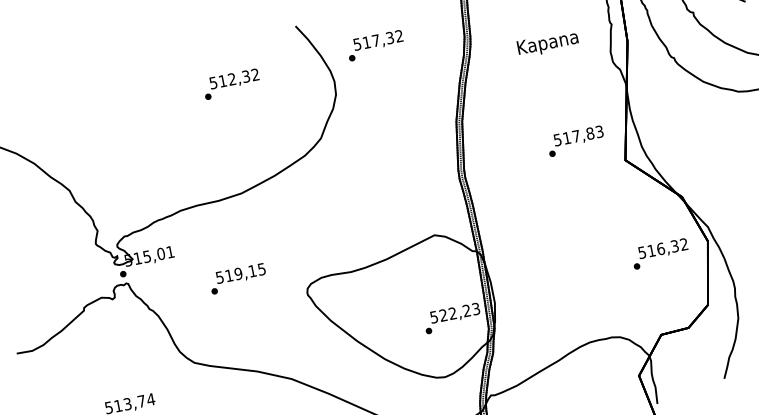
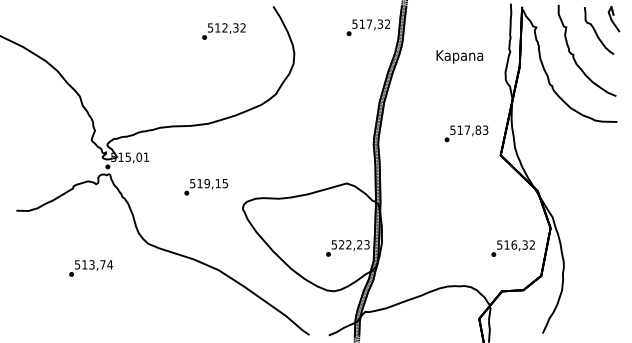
text: (375, 45) -> (368, 27), moved
text: (231, 84) -> (223, 31), moved
text: (659, 253) -> (512, 248), moved
text: (237, 278) -> (205, 186), moved

